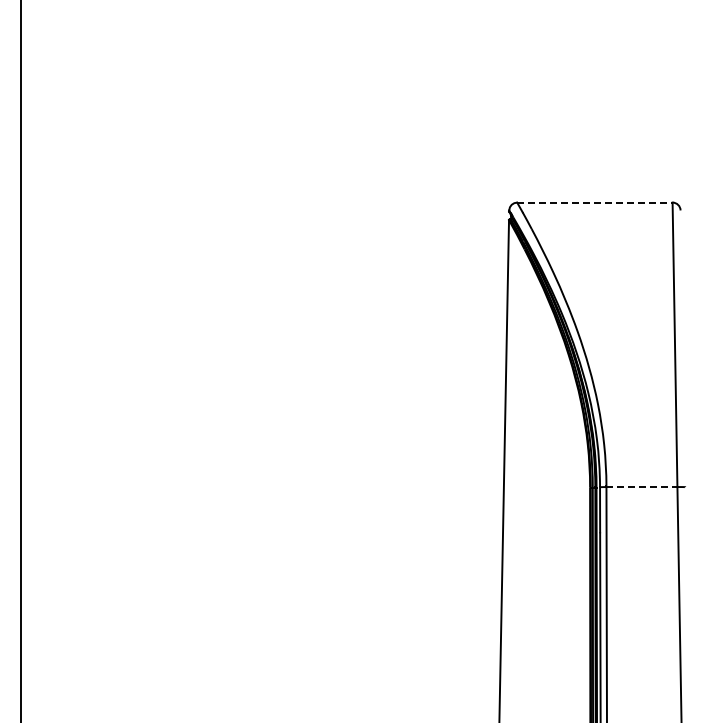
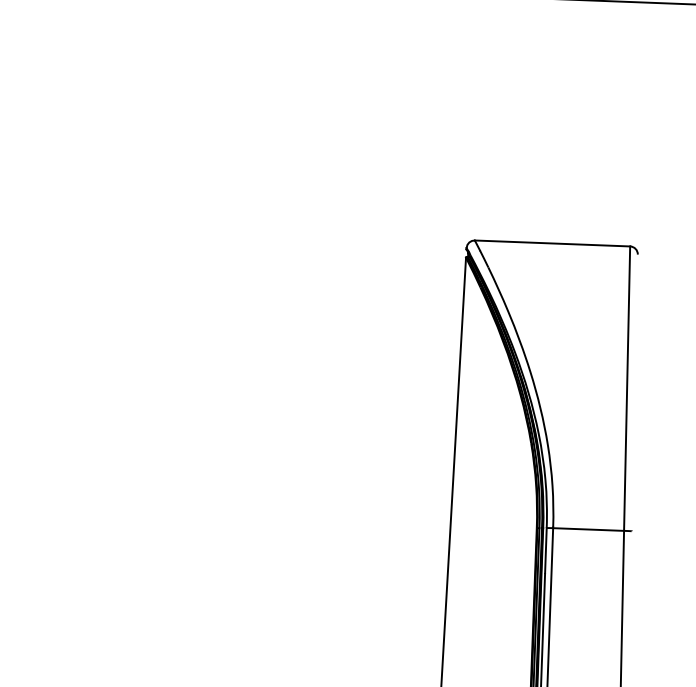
line: (594, 202) -> (552, 243), dashed -> solid
line: (642, 487) -> (589, 529), dashed -> solid

